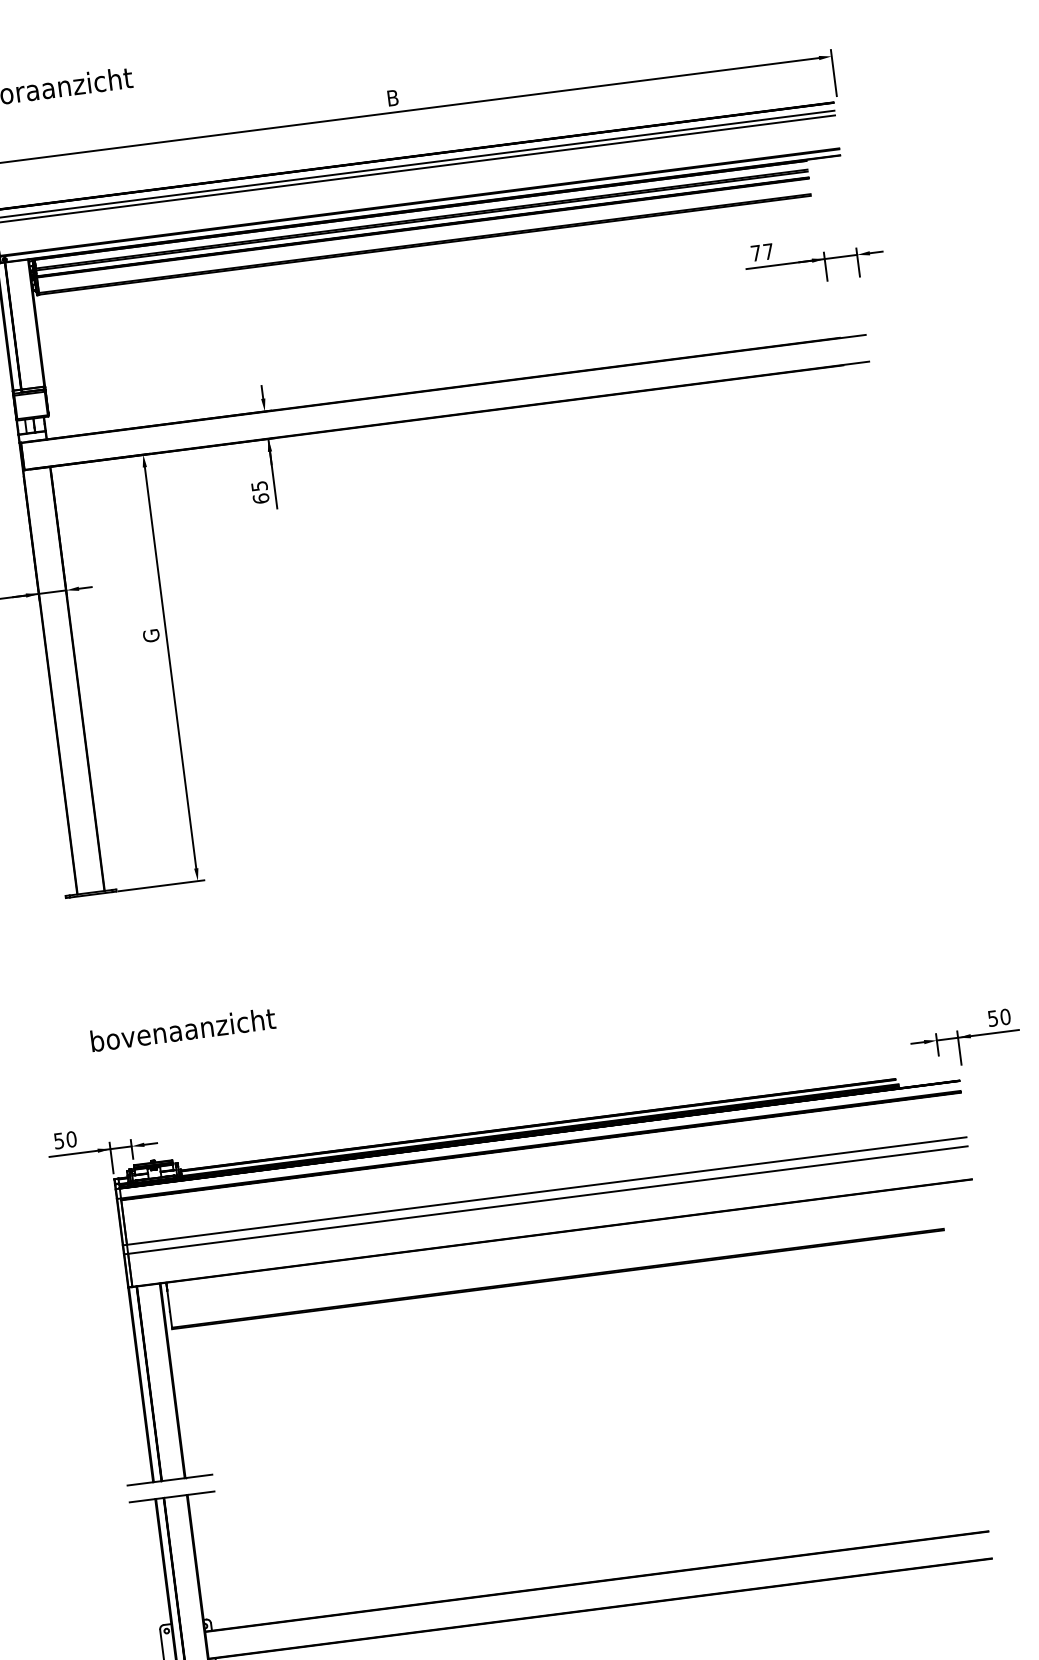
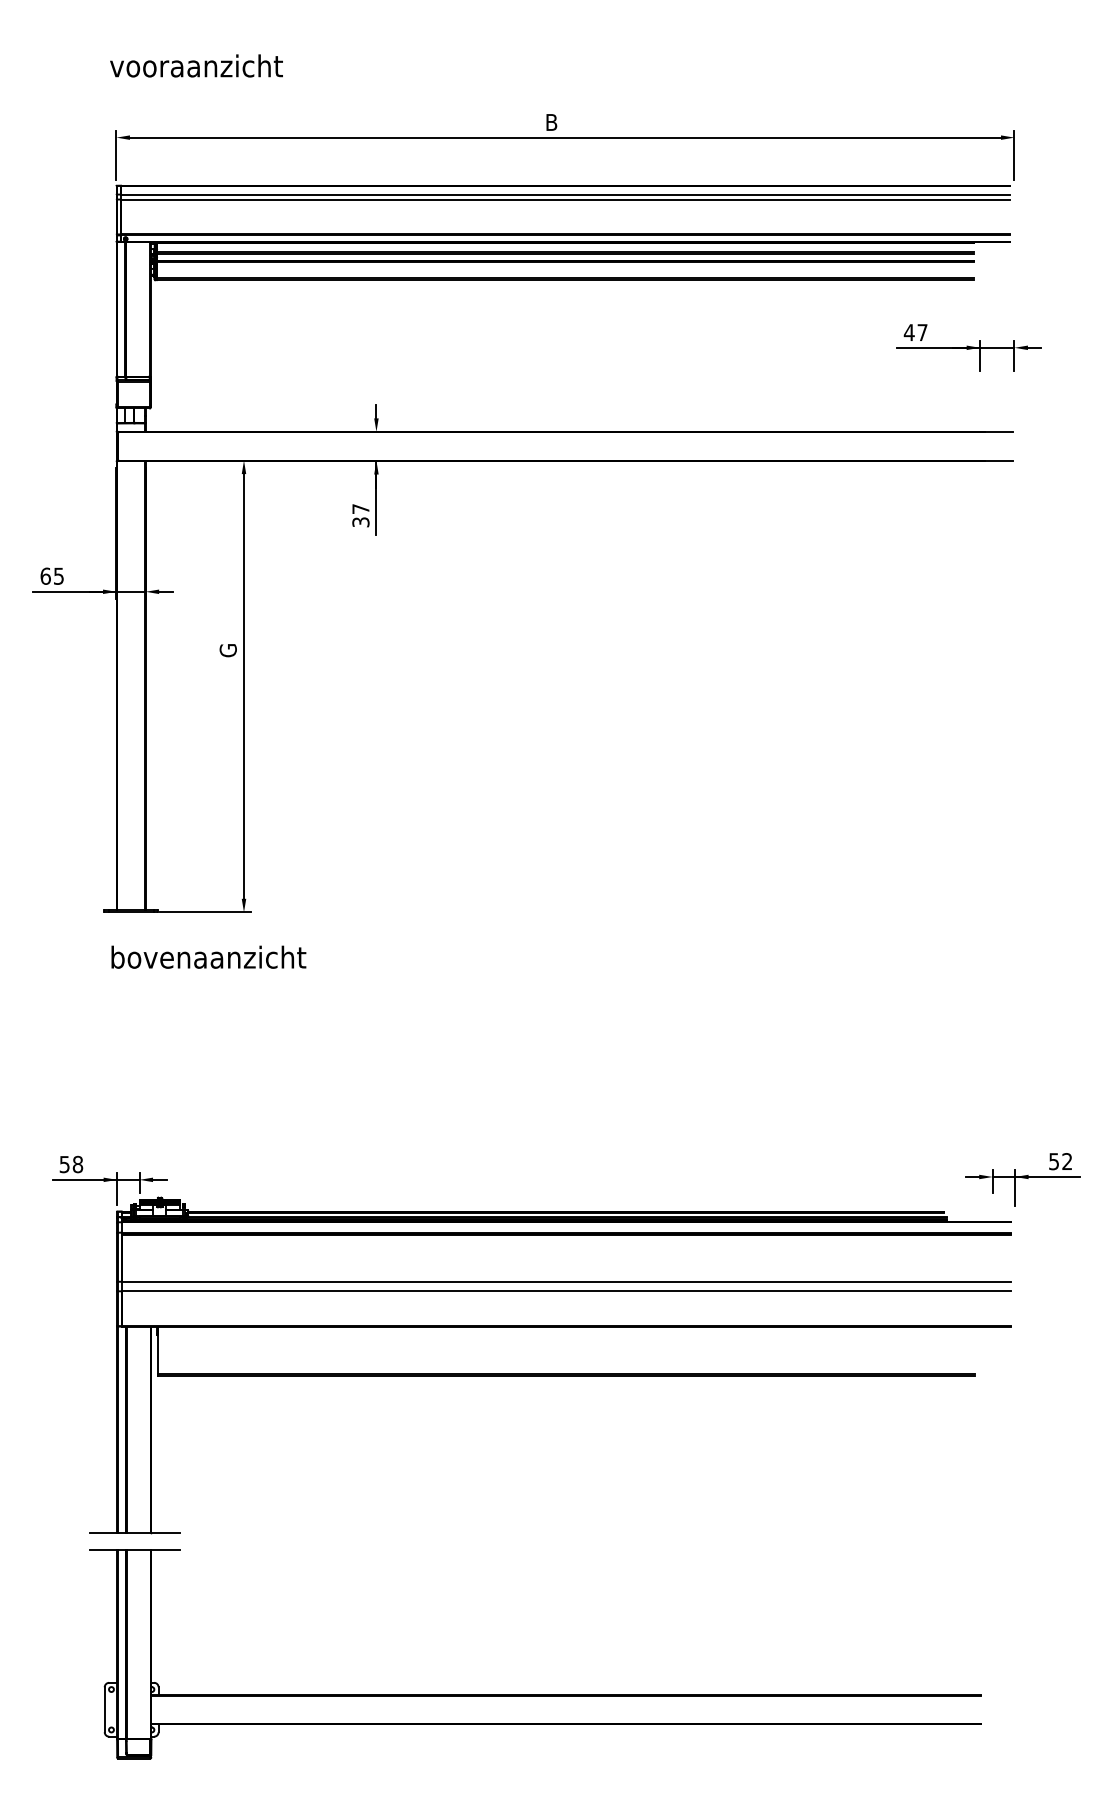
text: (755, 253) -> (908, 332), 77 -> 47
text: (259, 492) -> (360, 515), 65 -> 37
text: (1005, 1016) -> (1067, 1161), 50 -> 52
text: (182, 1029) -> (208, 956), moved
text: (71, 1139) -> (77, 1164), 50 -> 58

